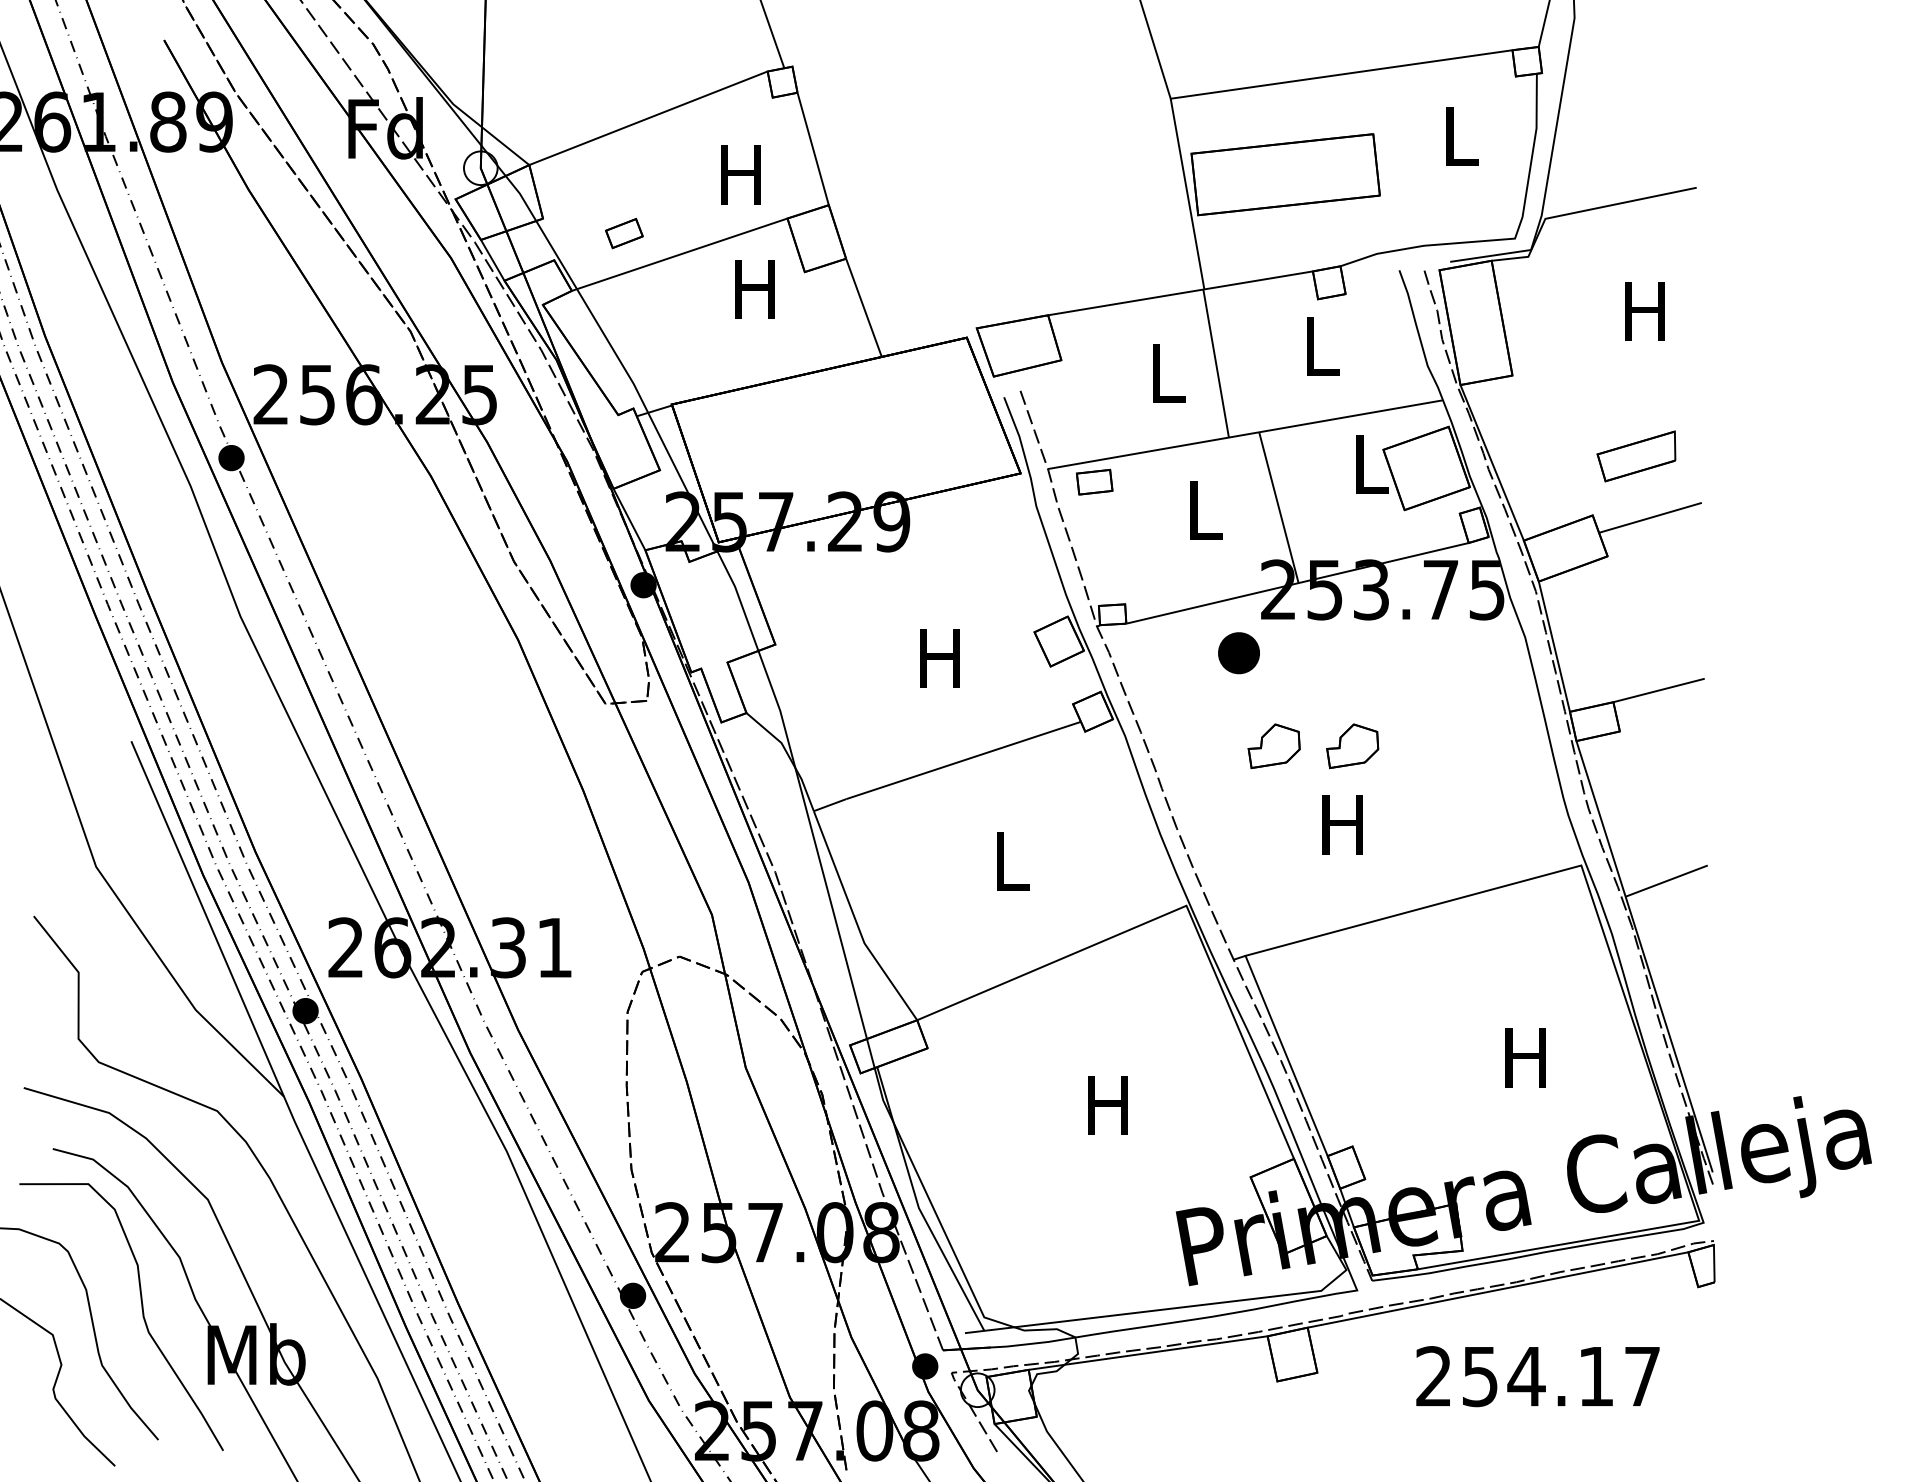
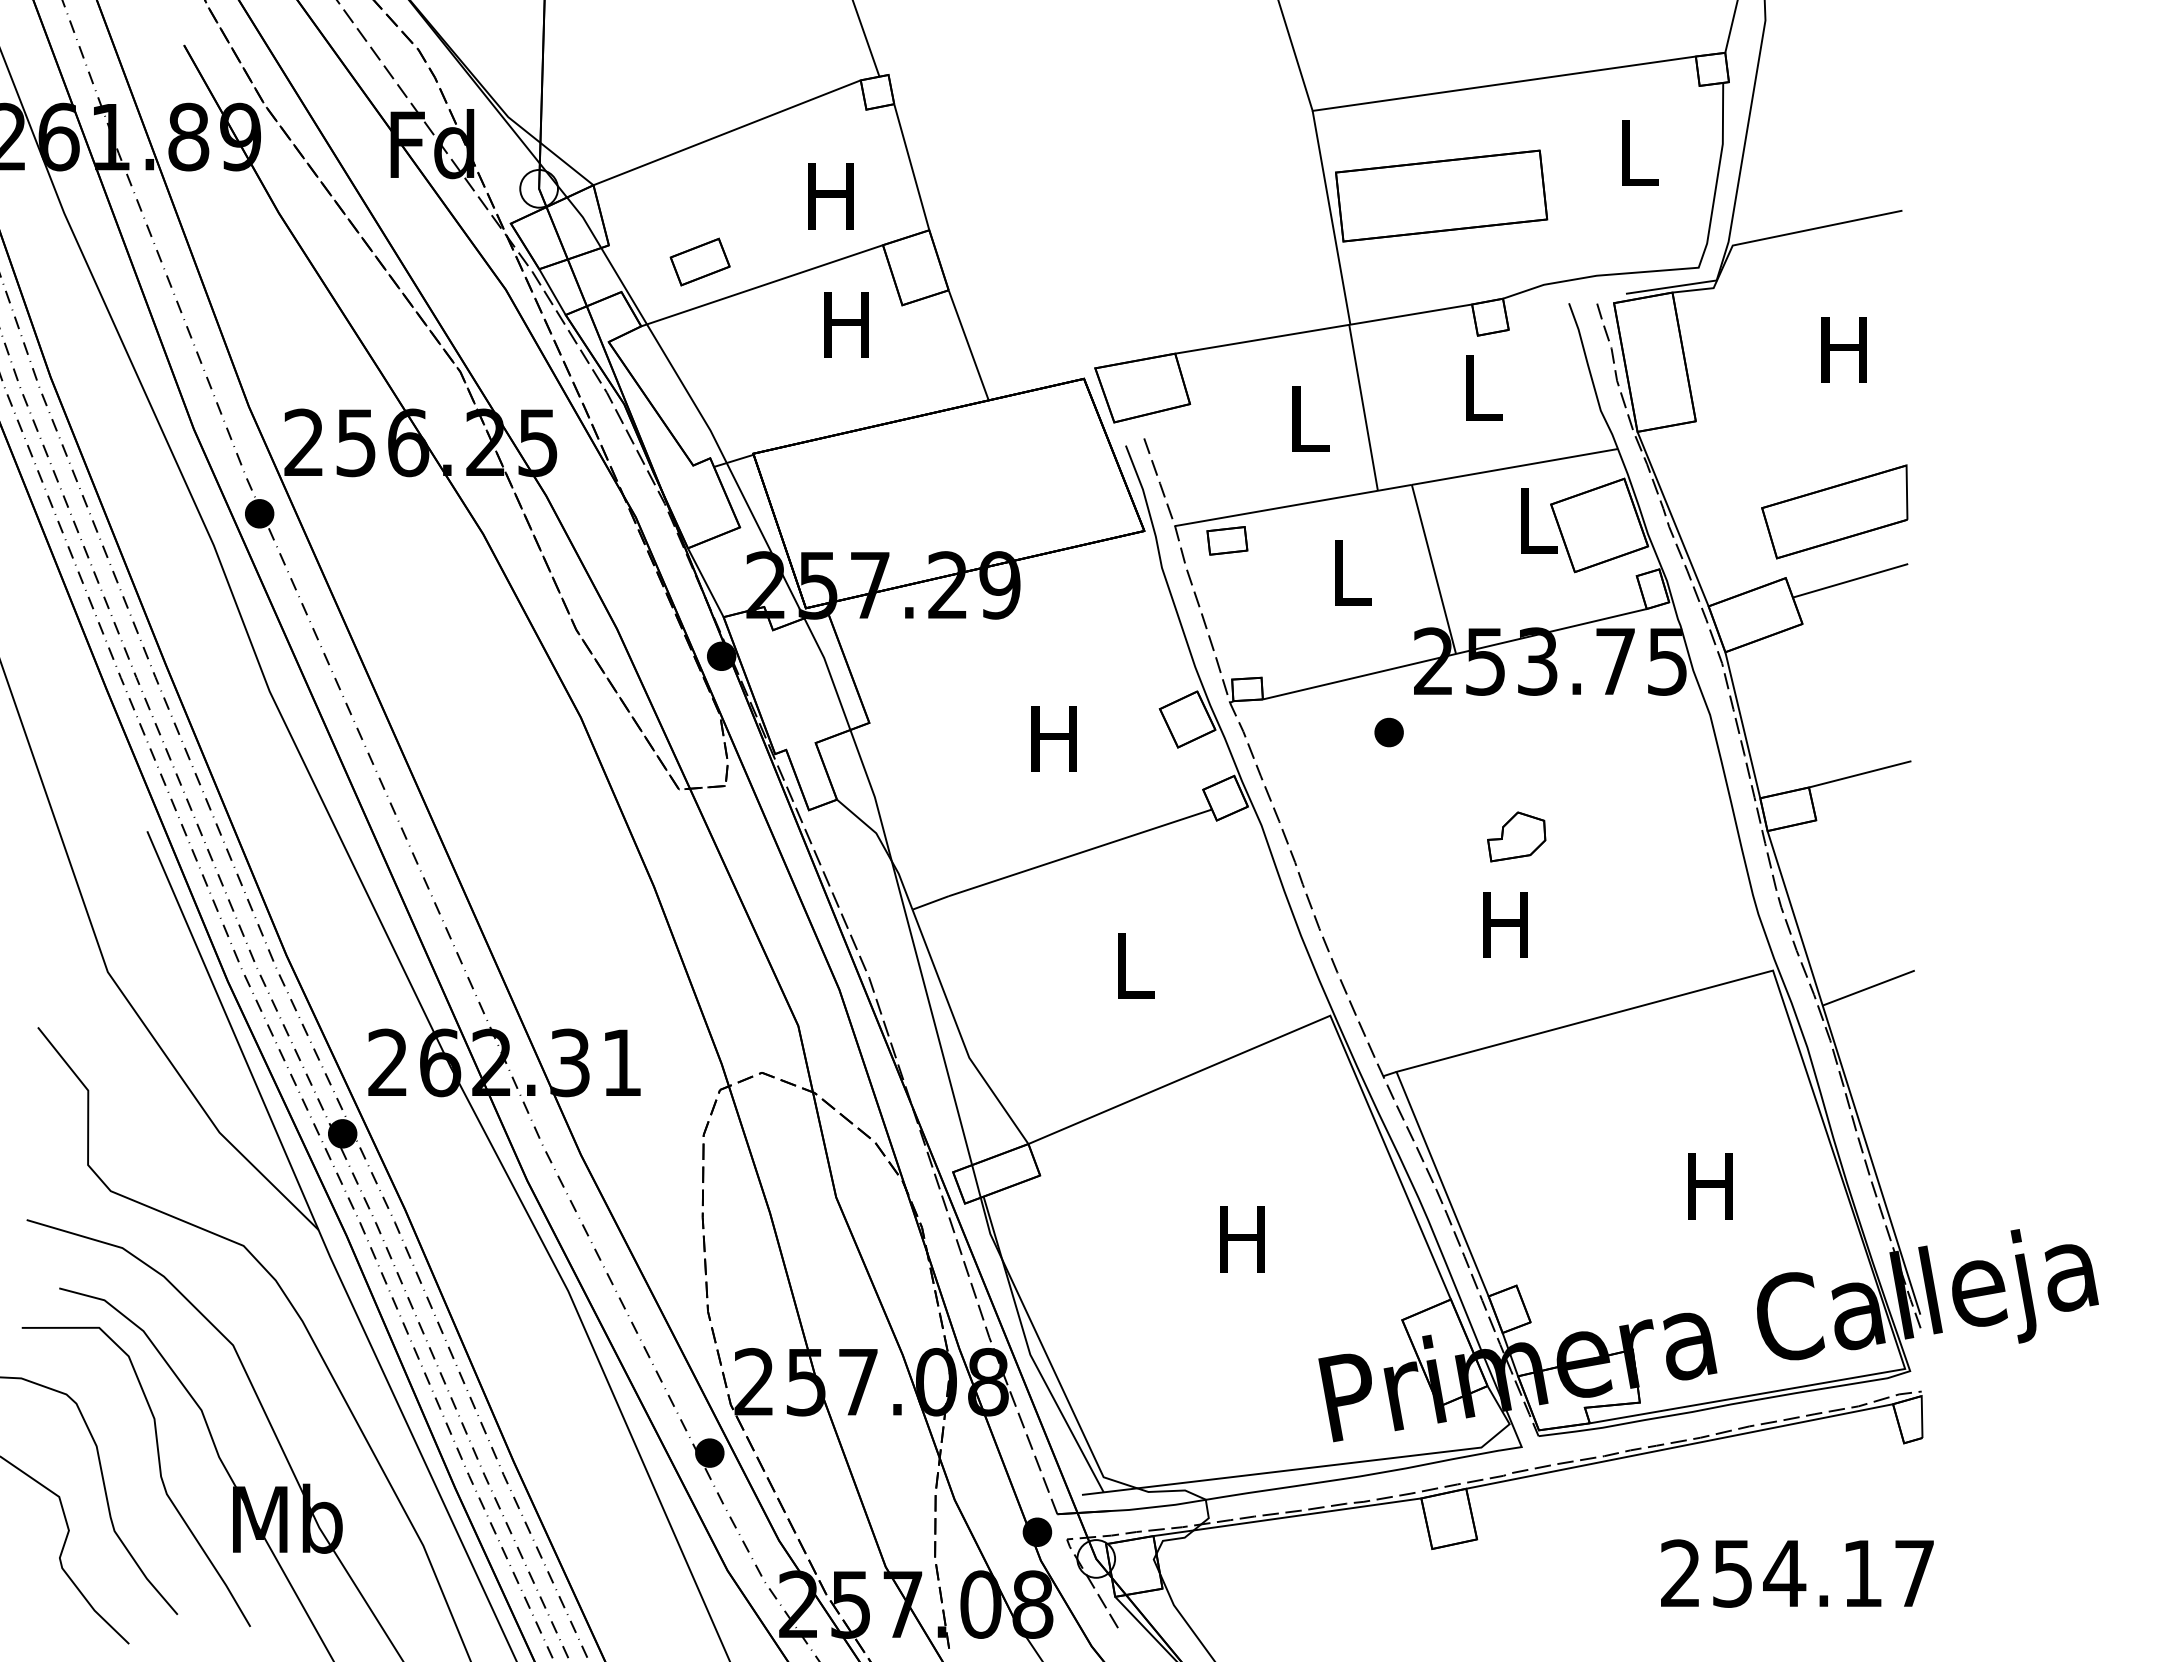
part: (623, 233) -> (699, 261), size x1.43
part: (1636, 456) -> (1834, 511), size x1.67
part: (1238, 653) -> (1388, 732), size x0.62
part: (1274, 745) -> (1428, 836), removed
text: (1538, 1376) -> (1797, 1573), moved

